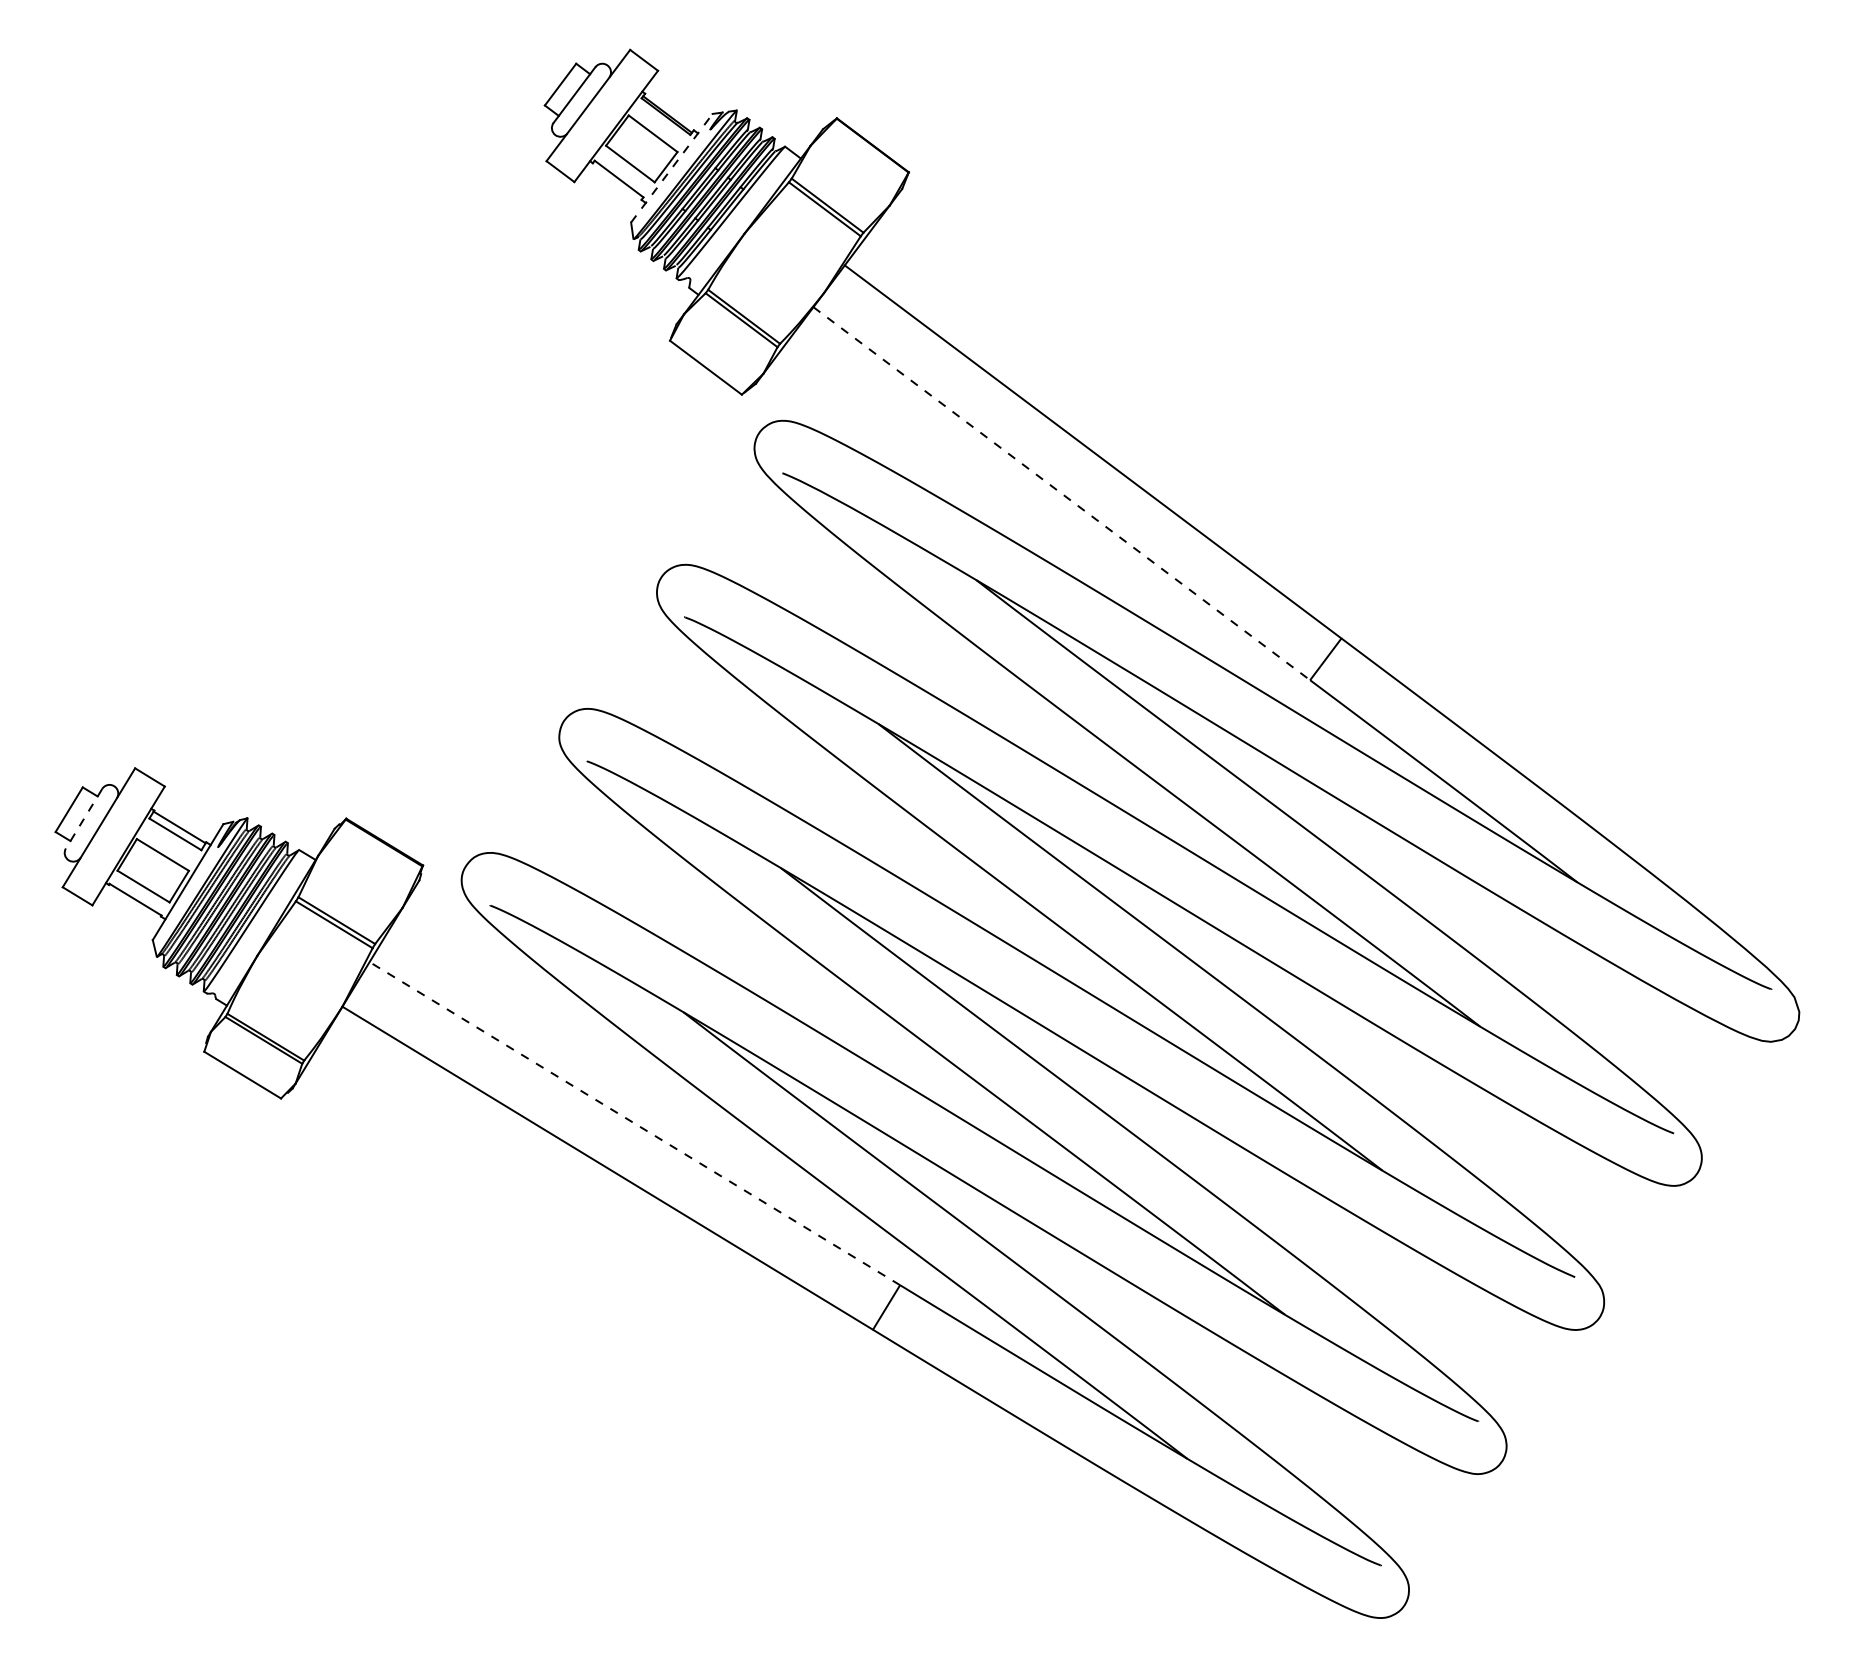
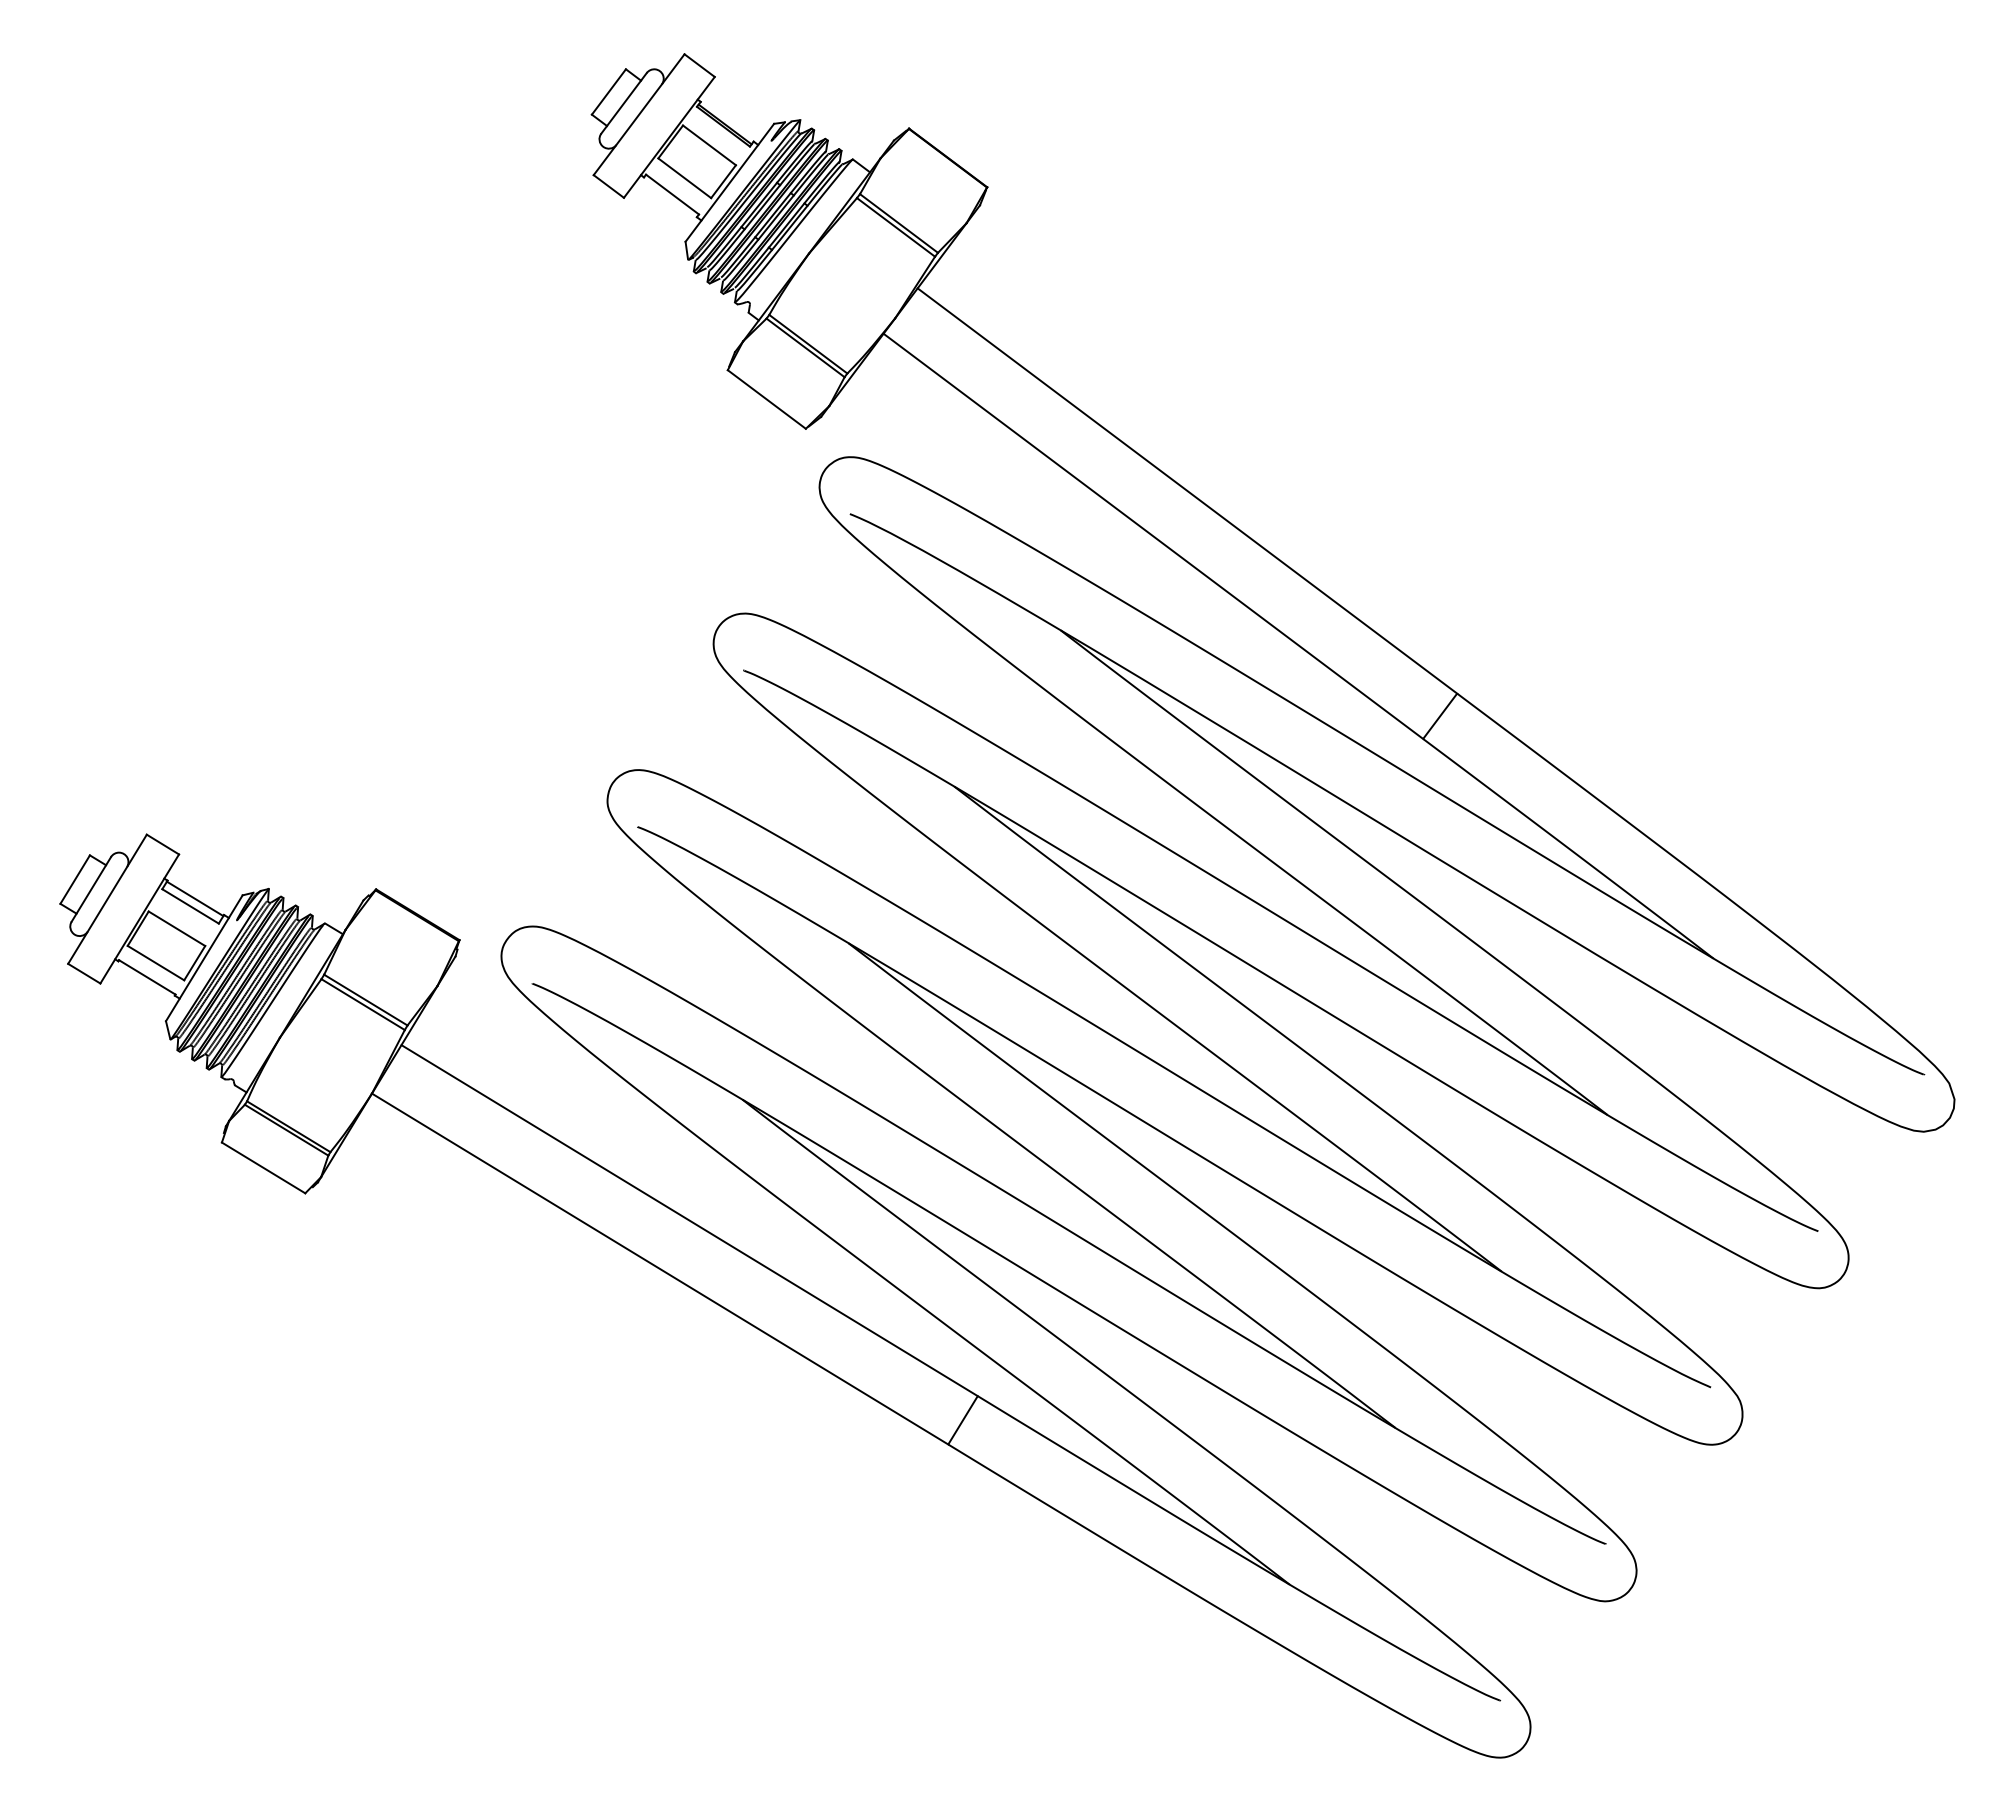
line: (671, 167) -> (729, 182), dashed -> solid
line: (1061, 493) -> (1153, 536), dashed -> solid
line: (84, 818) -> (91, 889), dashed -> solid
line: (634, 1123) -> (689, 1220), dashed -> solid

